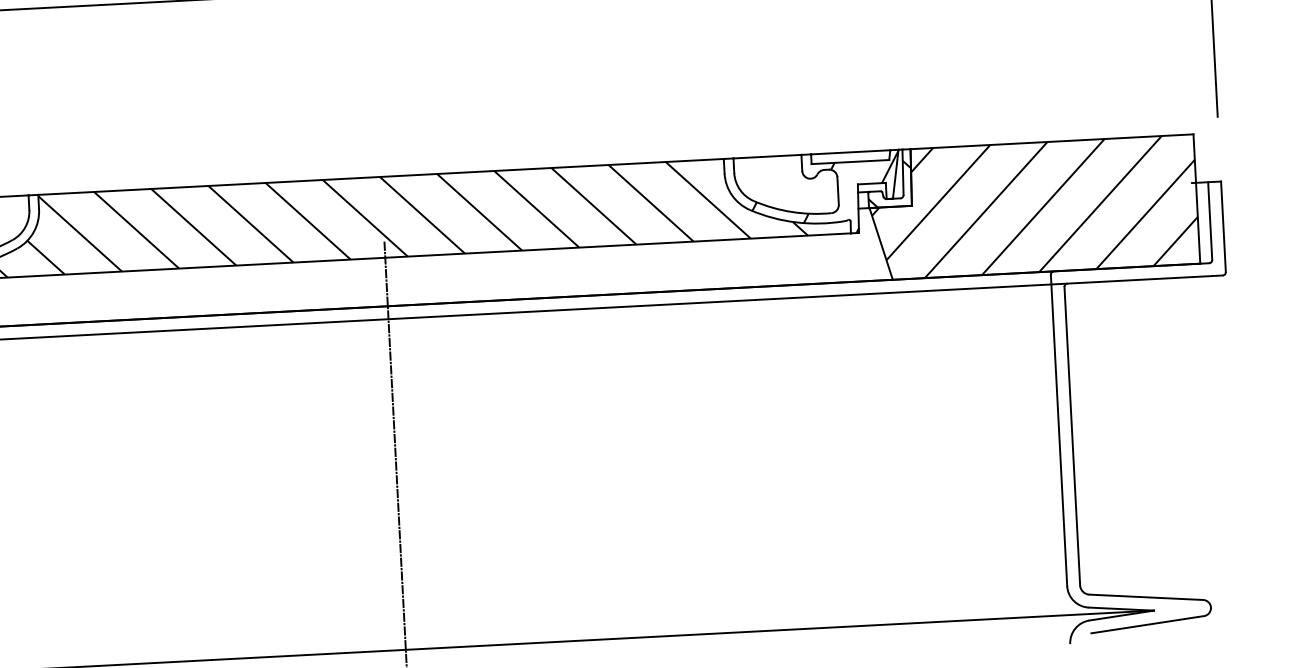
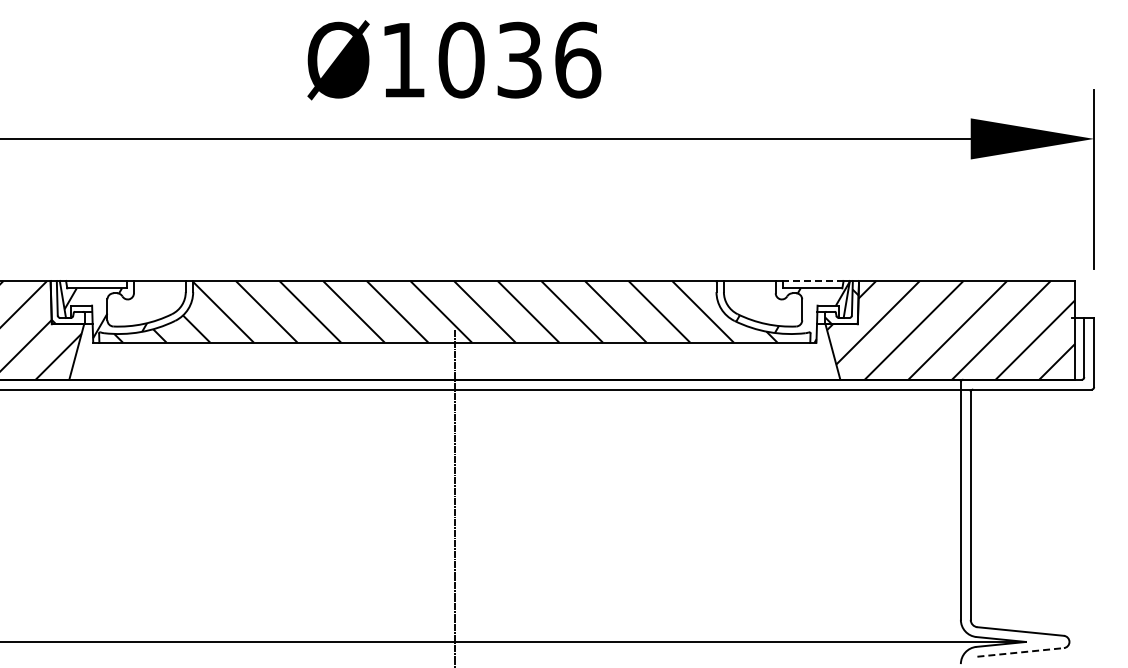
line: (849, 151) -> (812, 280), solid -> dashed
line: (1148, 624) -> (1021, 652), solid -> dashed

